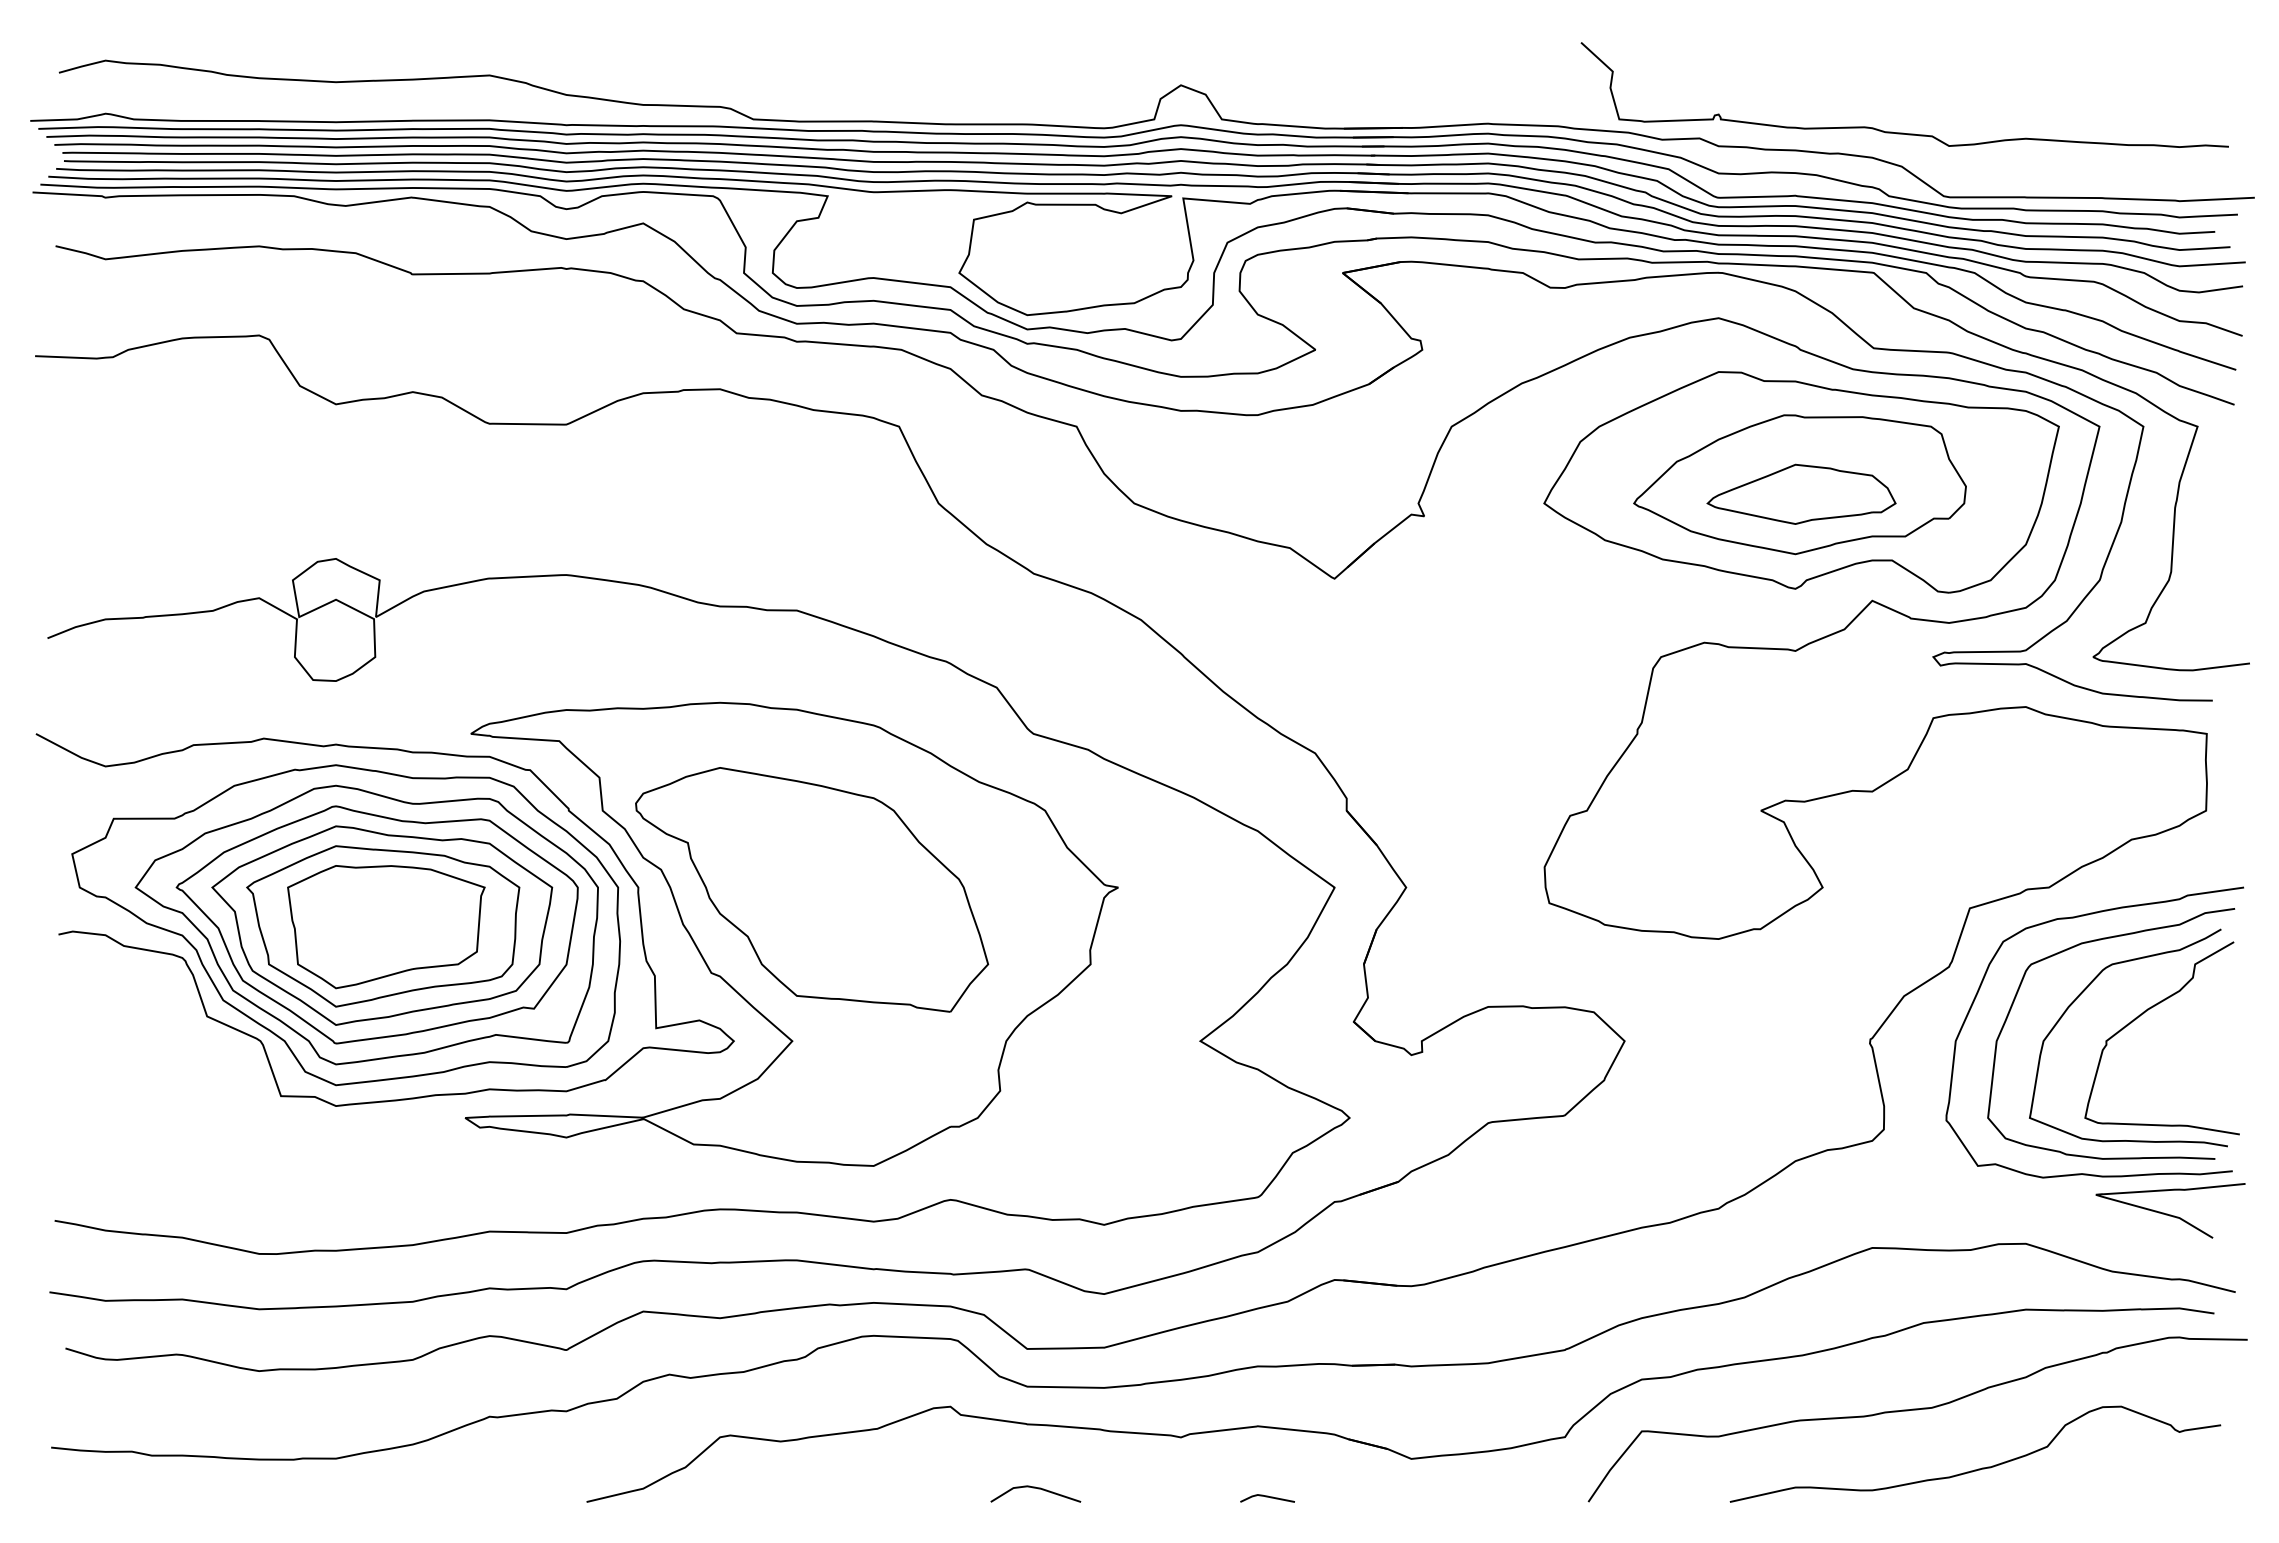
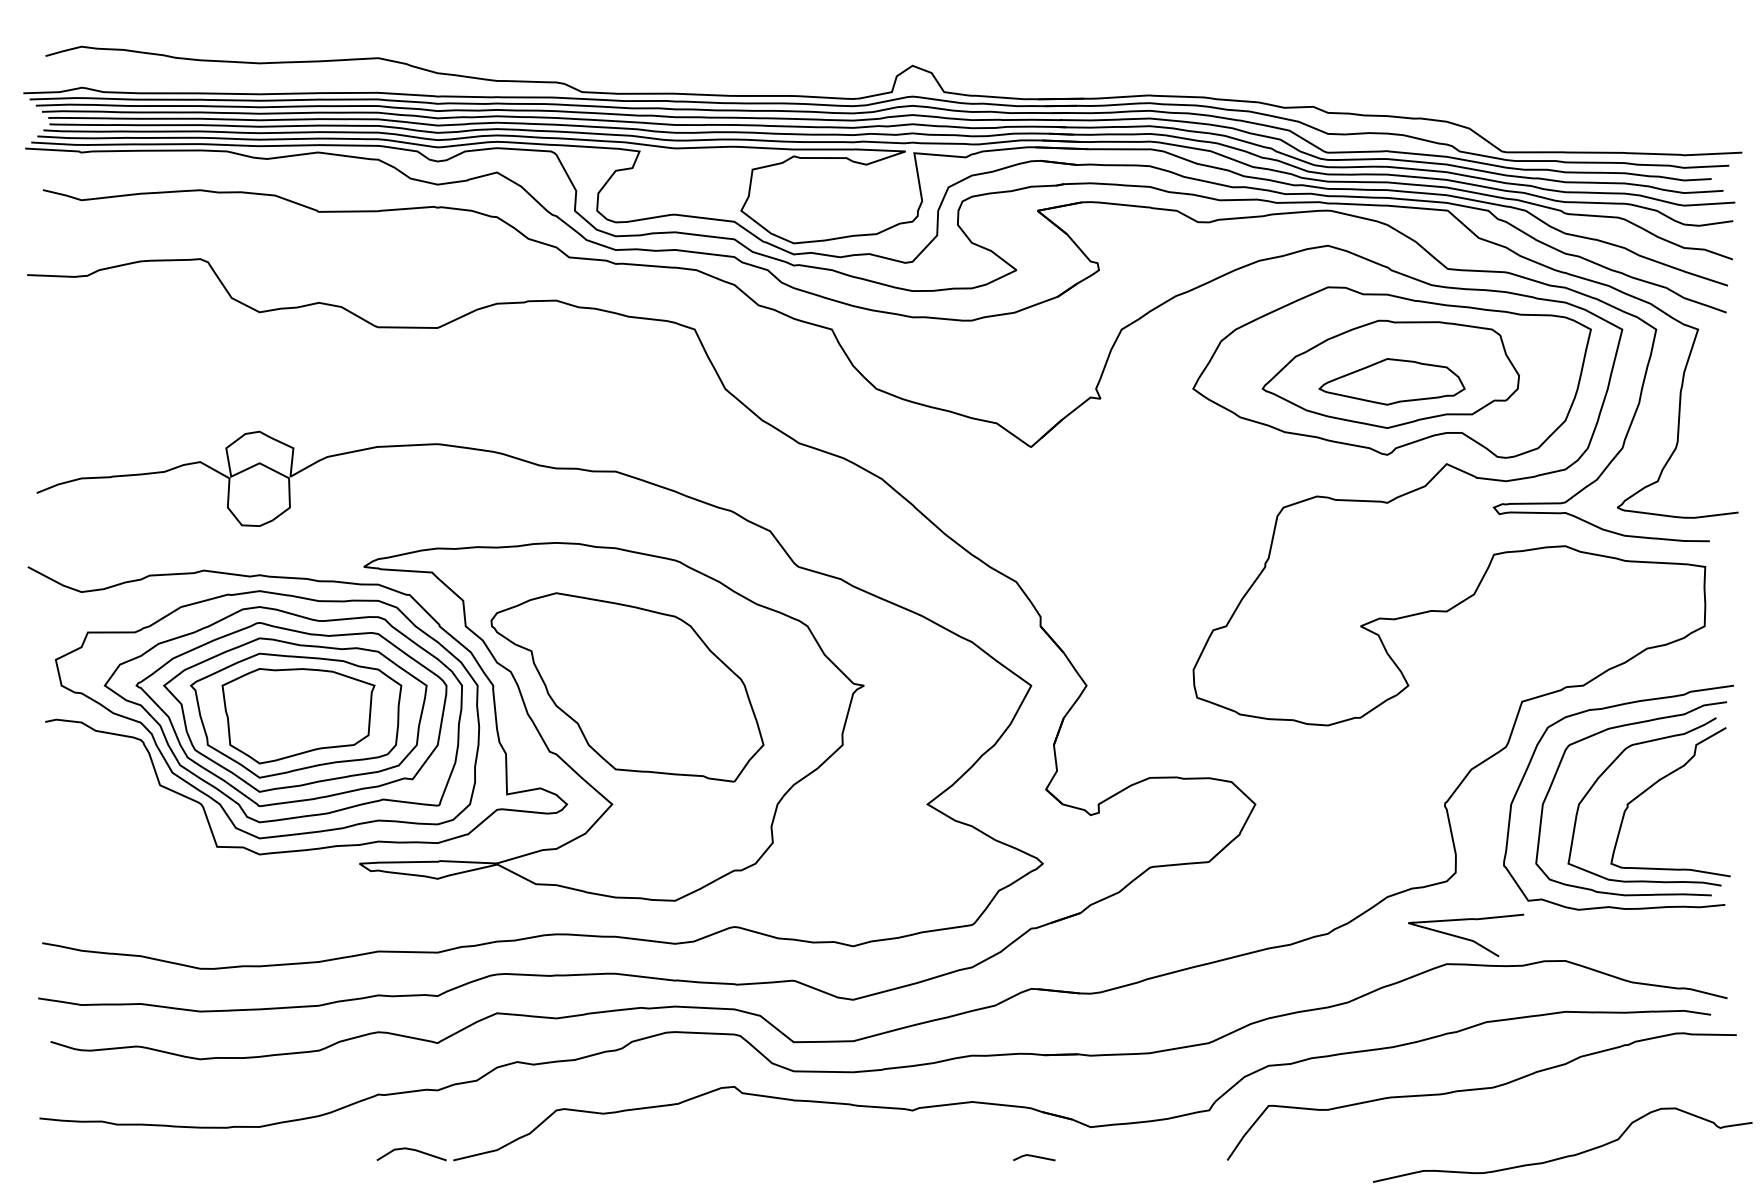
curve: (1903, 132) -> (1470, 102), removed
curve: (2170, 1214) -> (1466, 938), moved
curve: (1978, 1468) -> (1565, 1156), moved
line: (1035, 1488) -> (411, 1150), moved
line: (1267, 1497) -> (1034, 1156), moved

